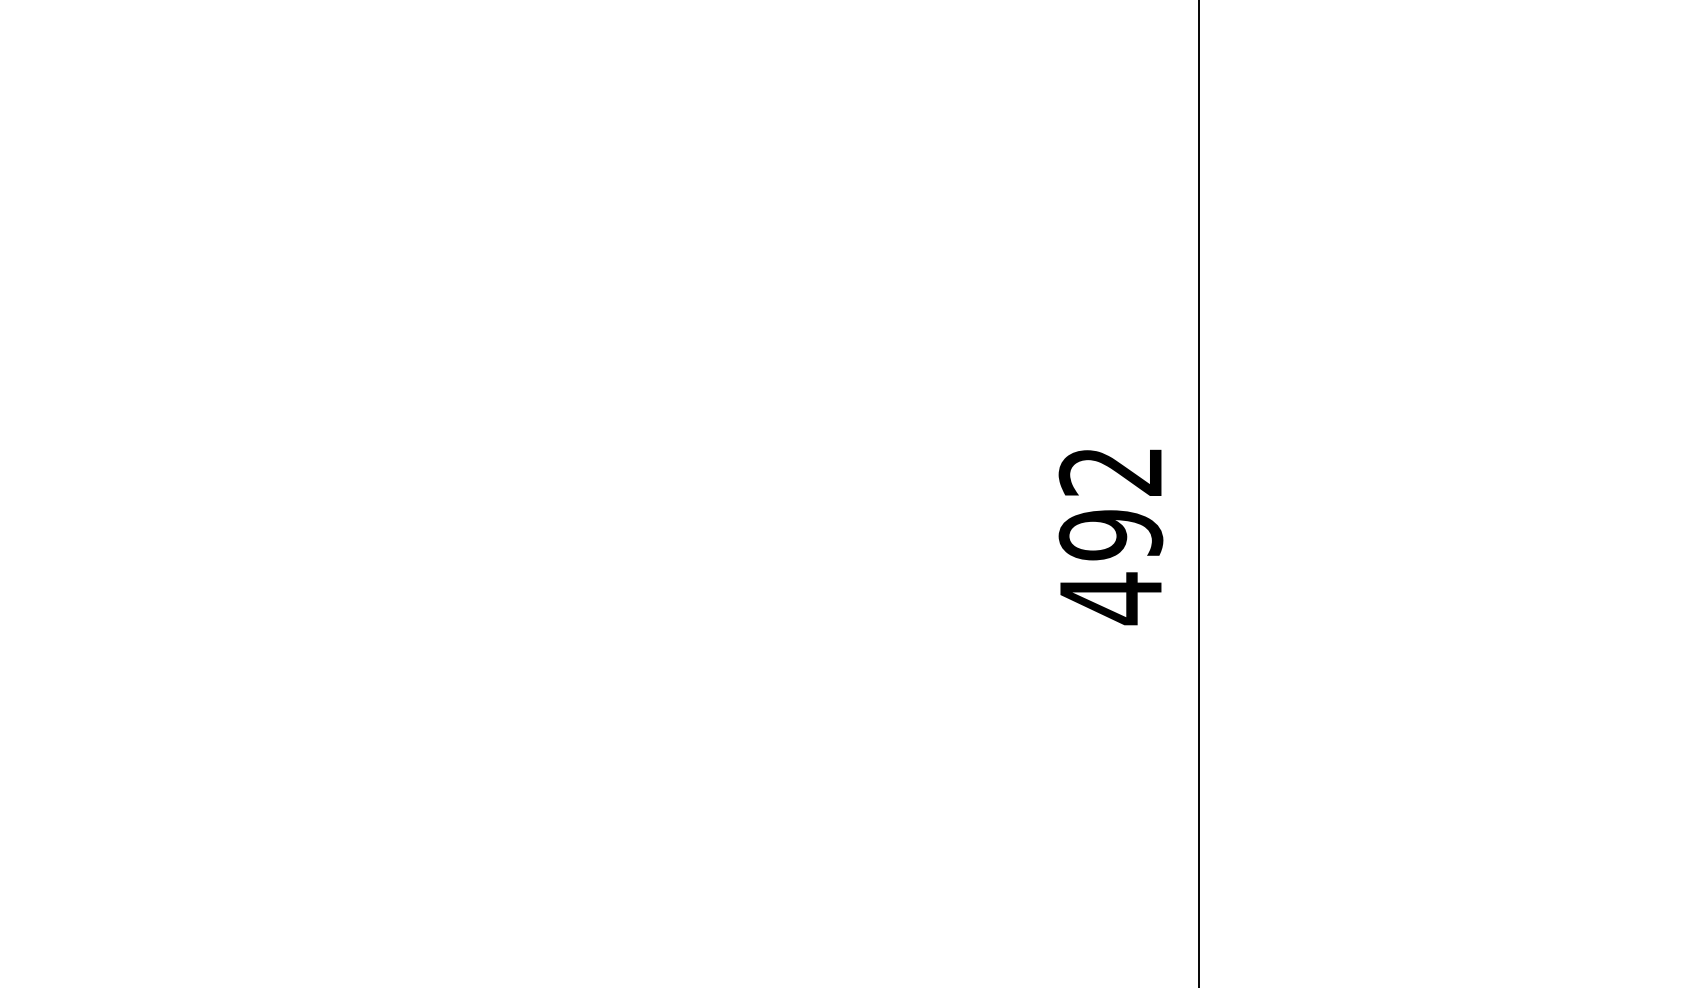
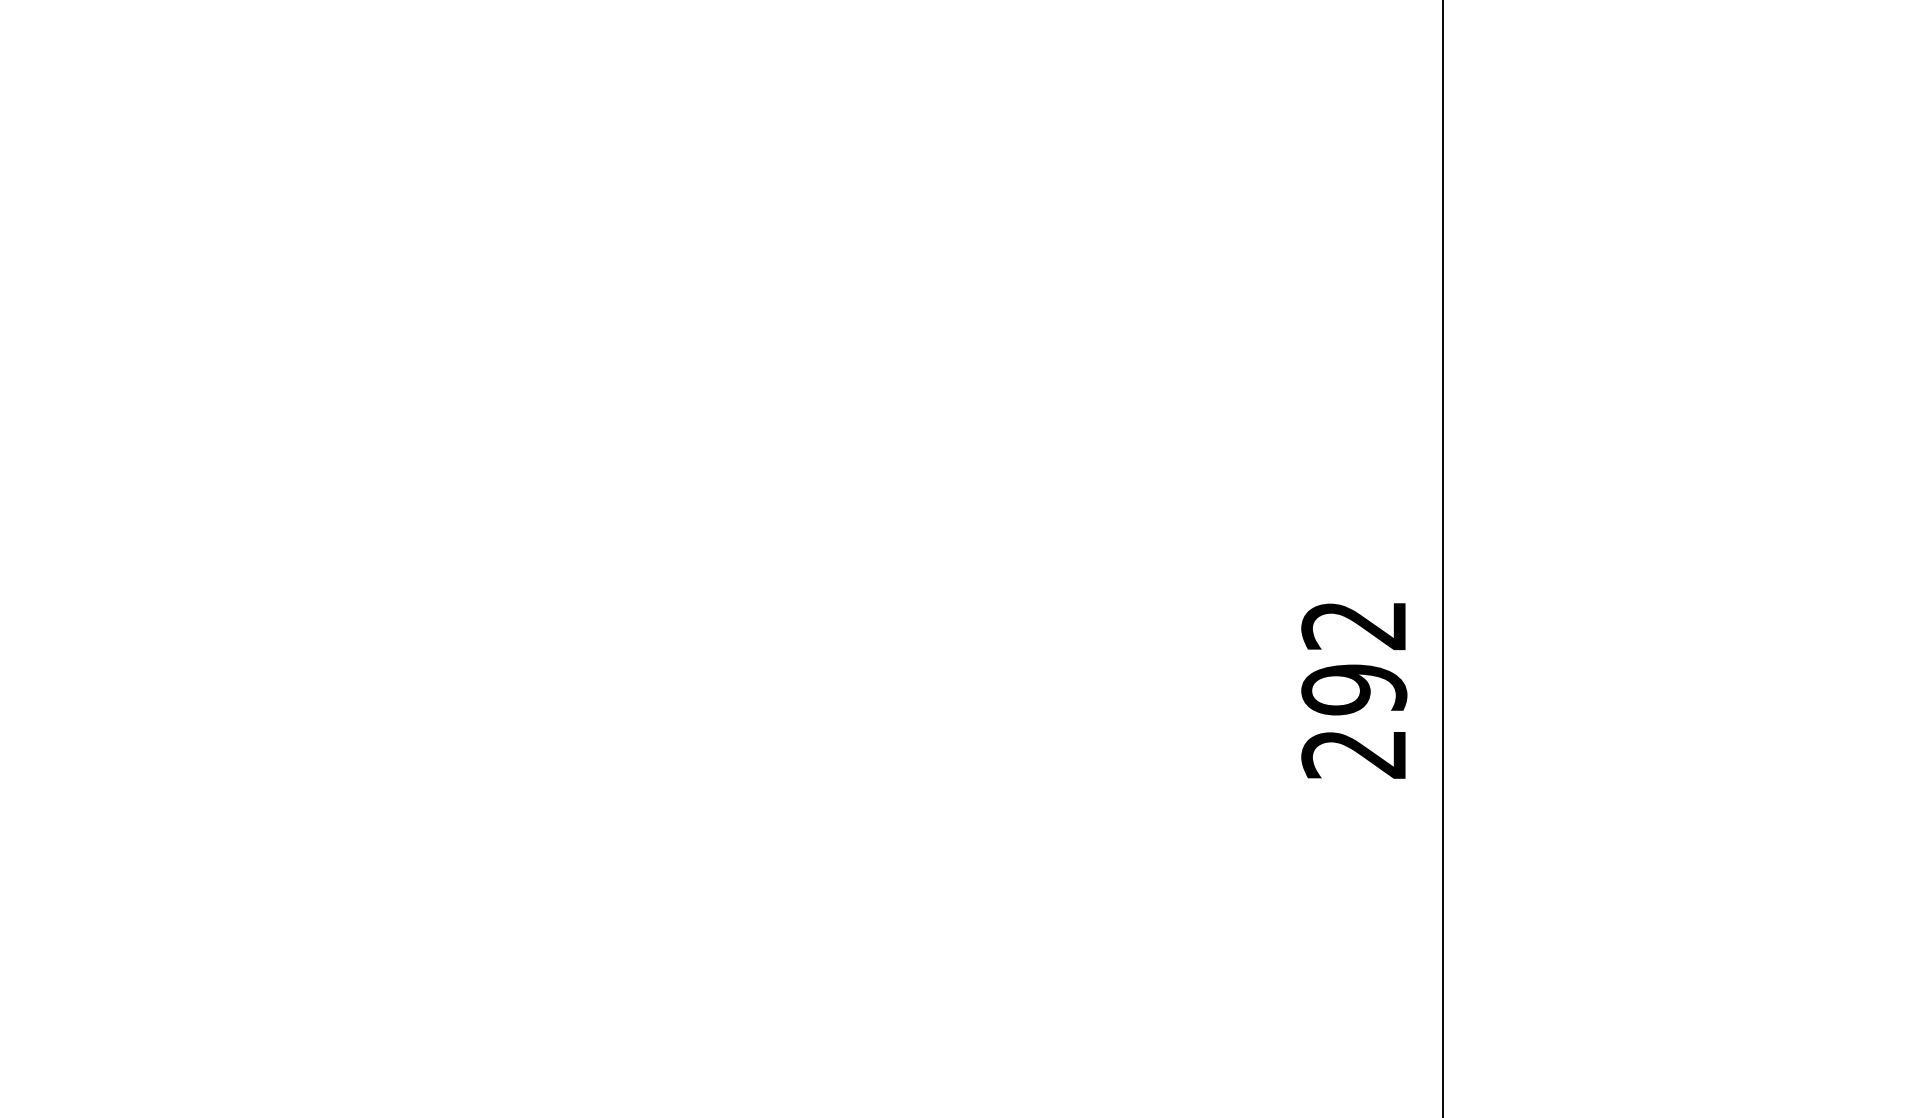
text: (1110, 598) -> (1353, 754), 492 -> 292

